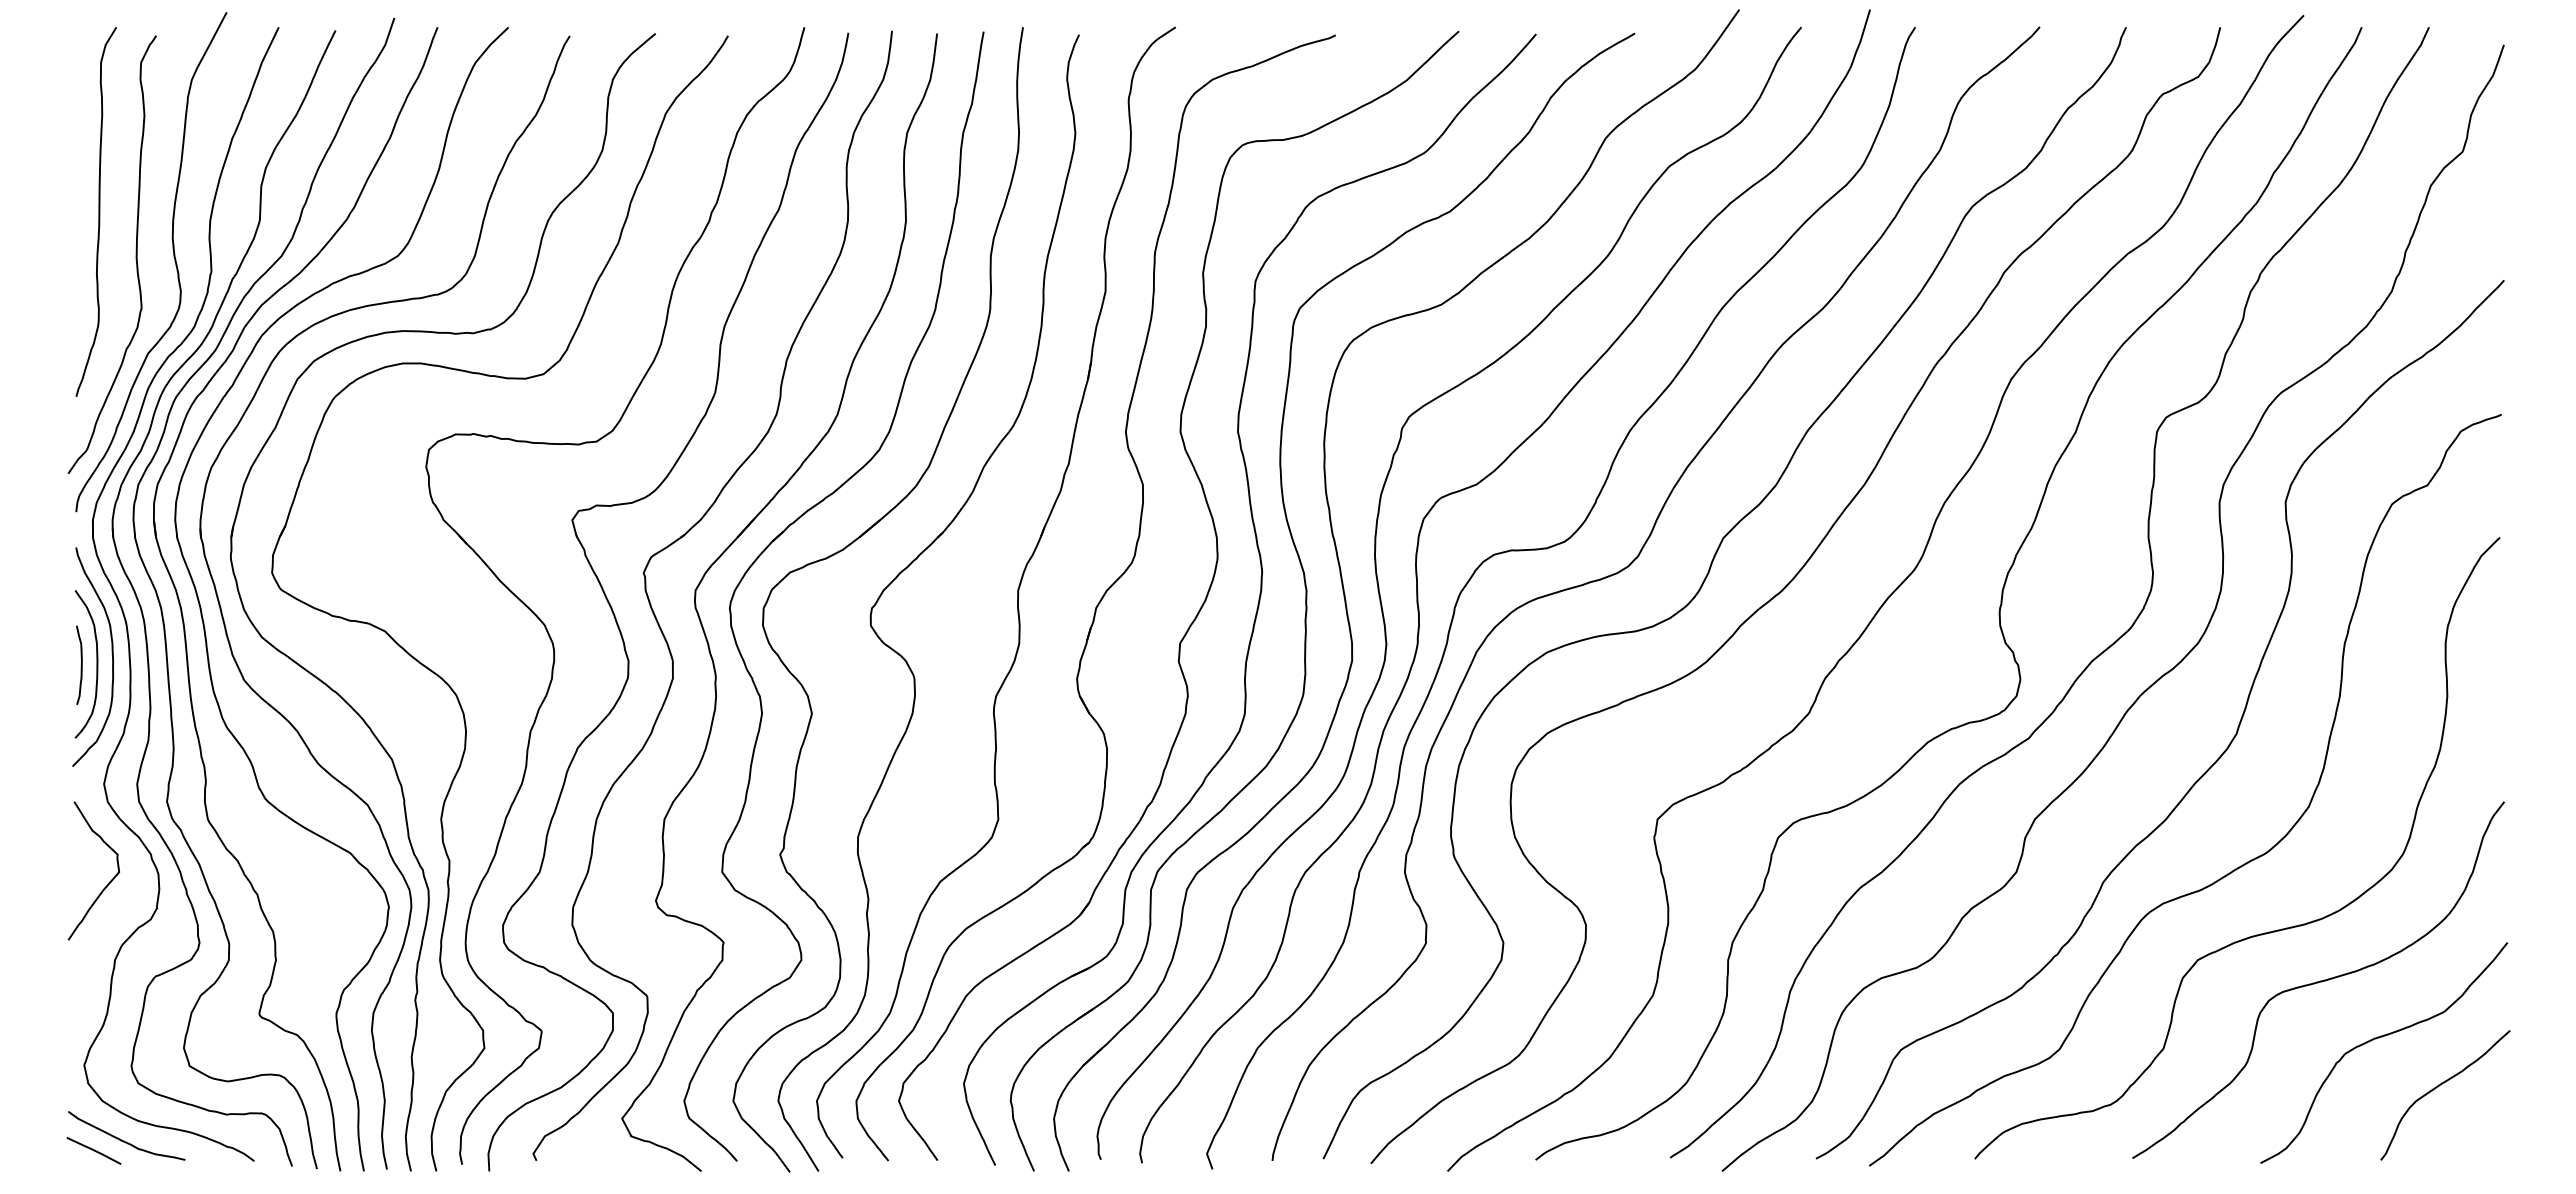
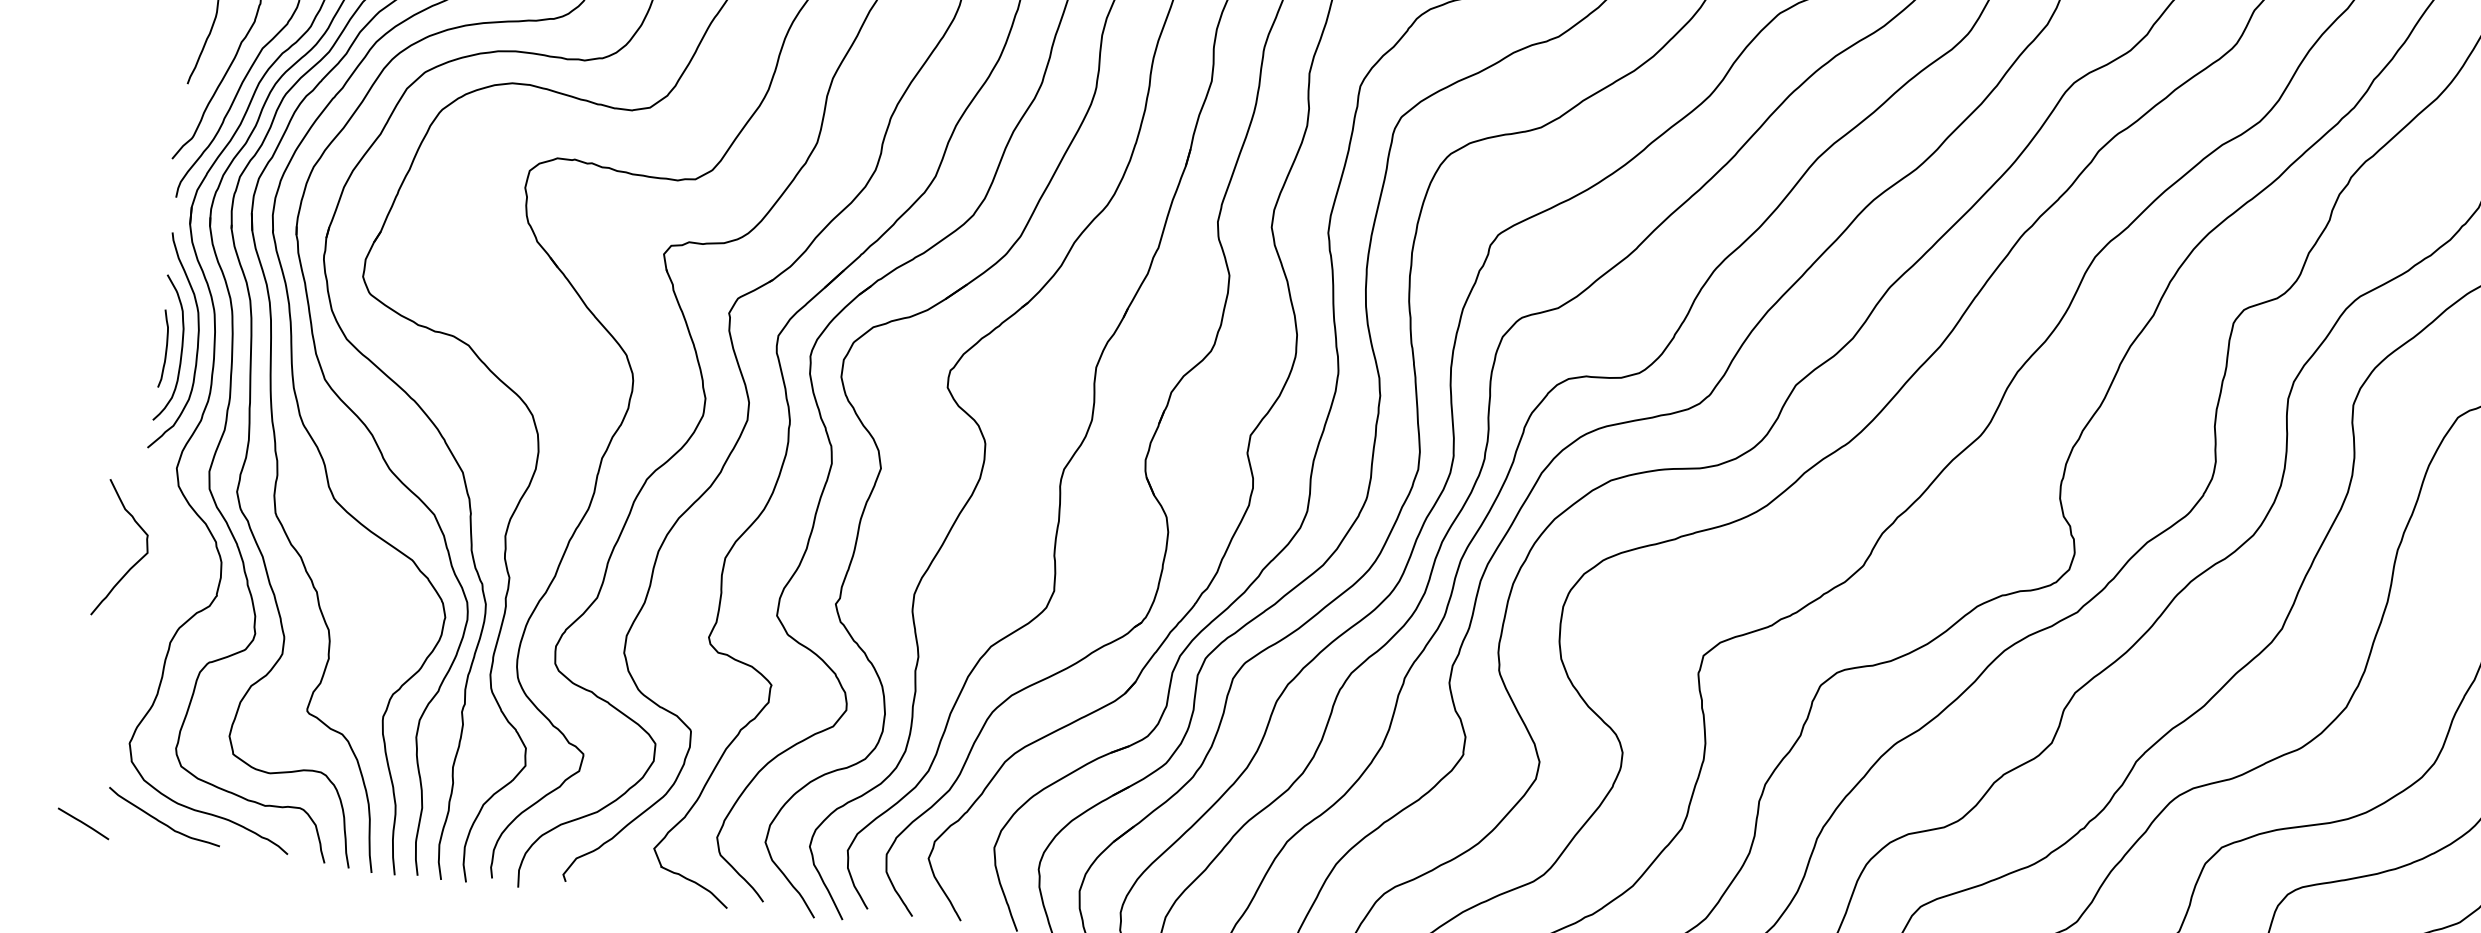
curve: (108, 882) -> (136, 562), moved
line: (93, 1150) -> (83, 823), moved

